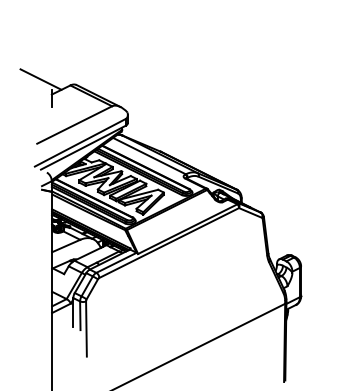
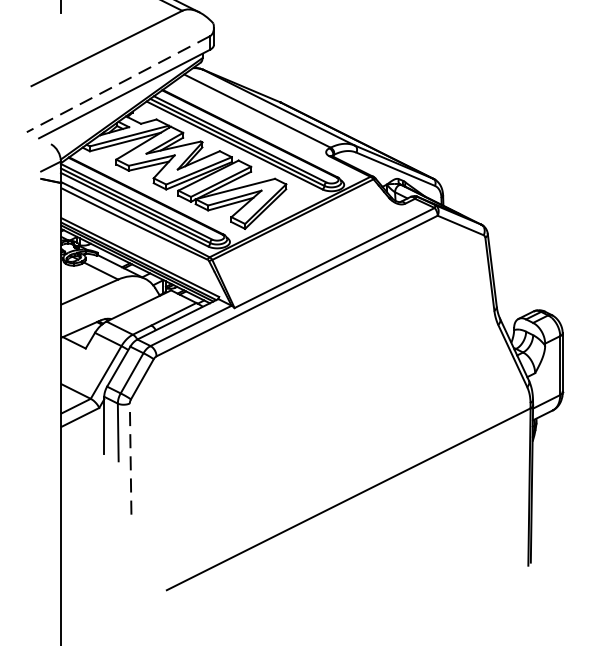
line: (79, 142) -> (116, 83), solid -> dashed
line: (86, 329) -> (130, 460), solid -> dashed

